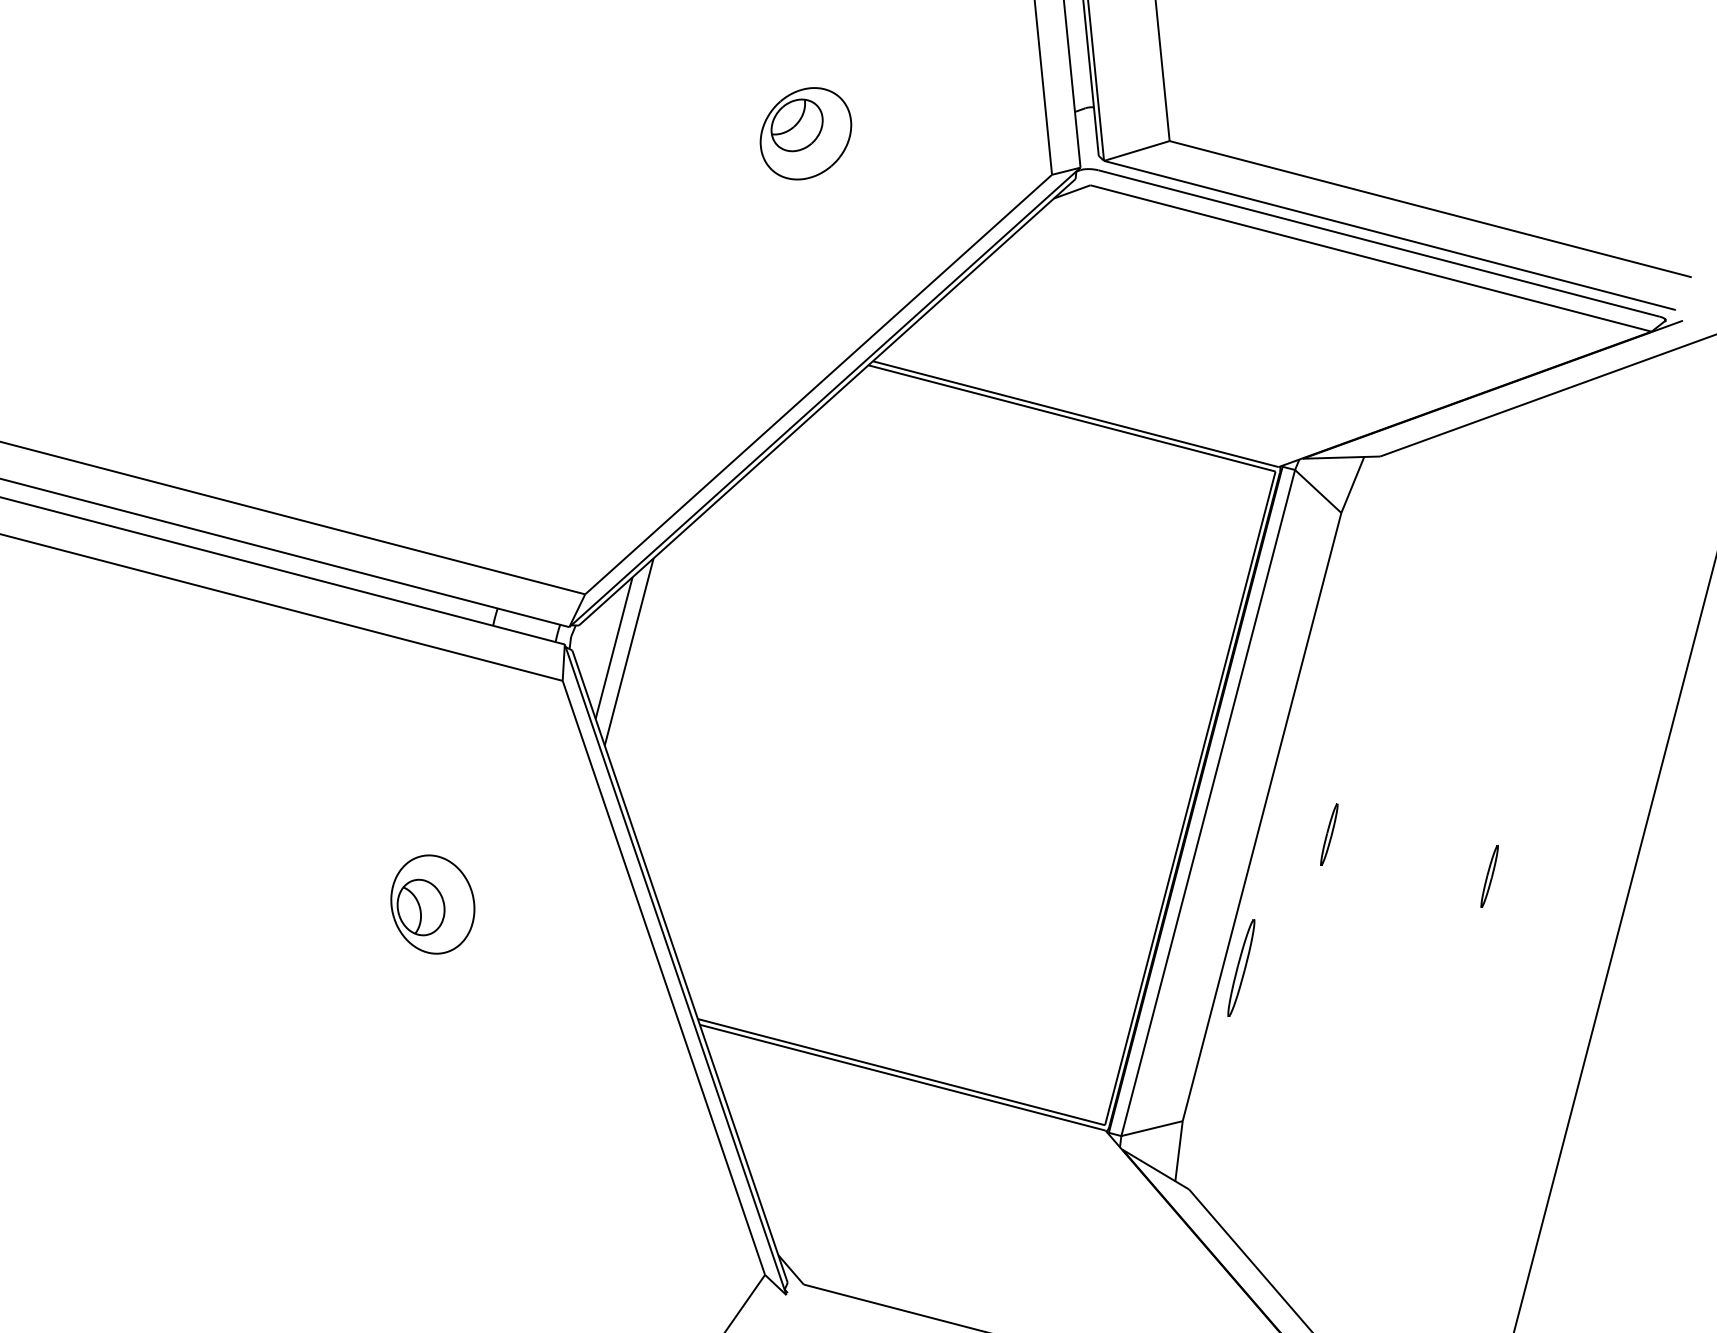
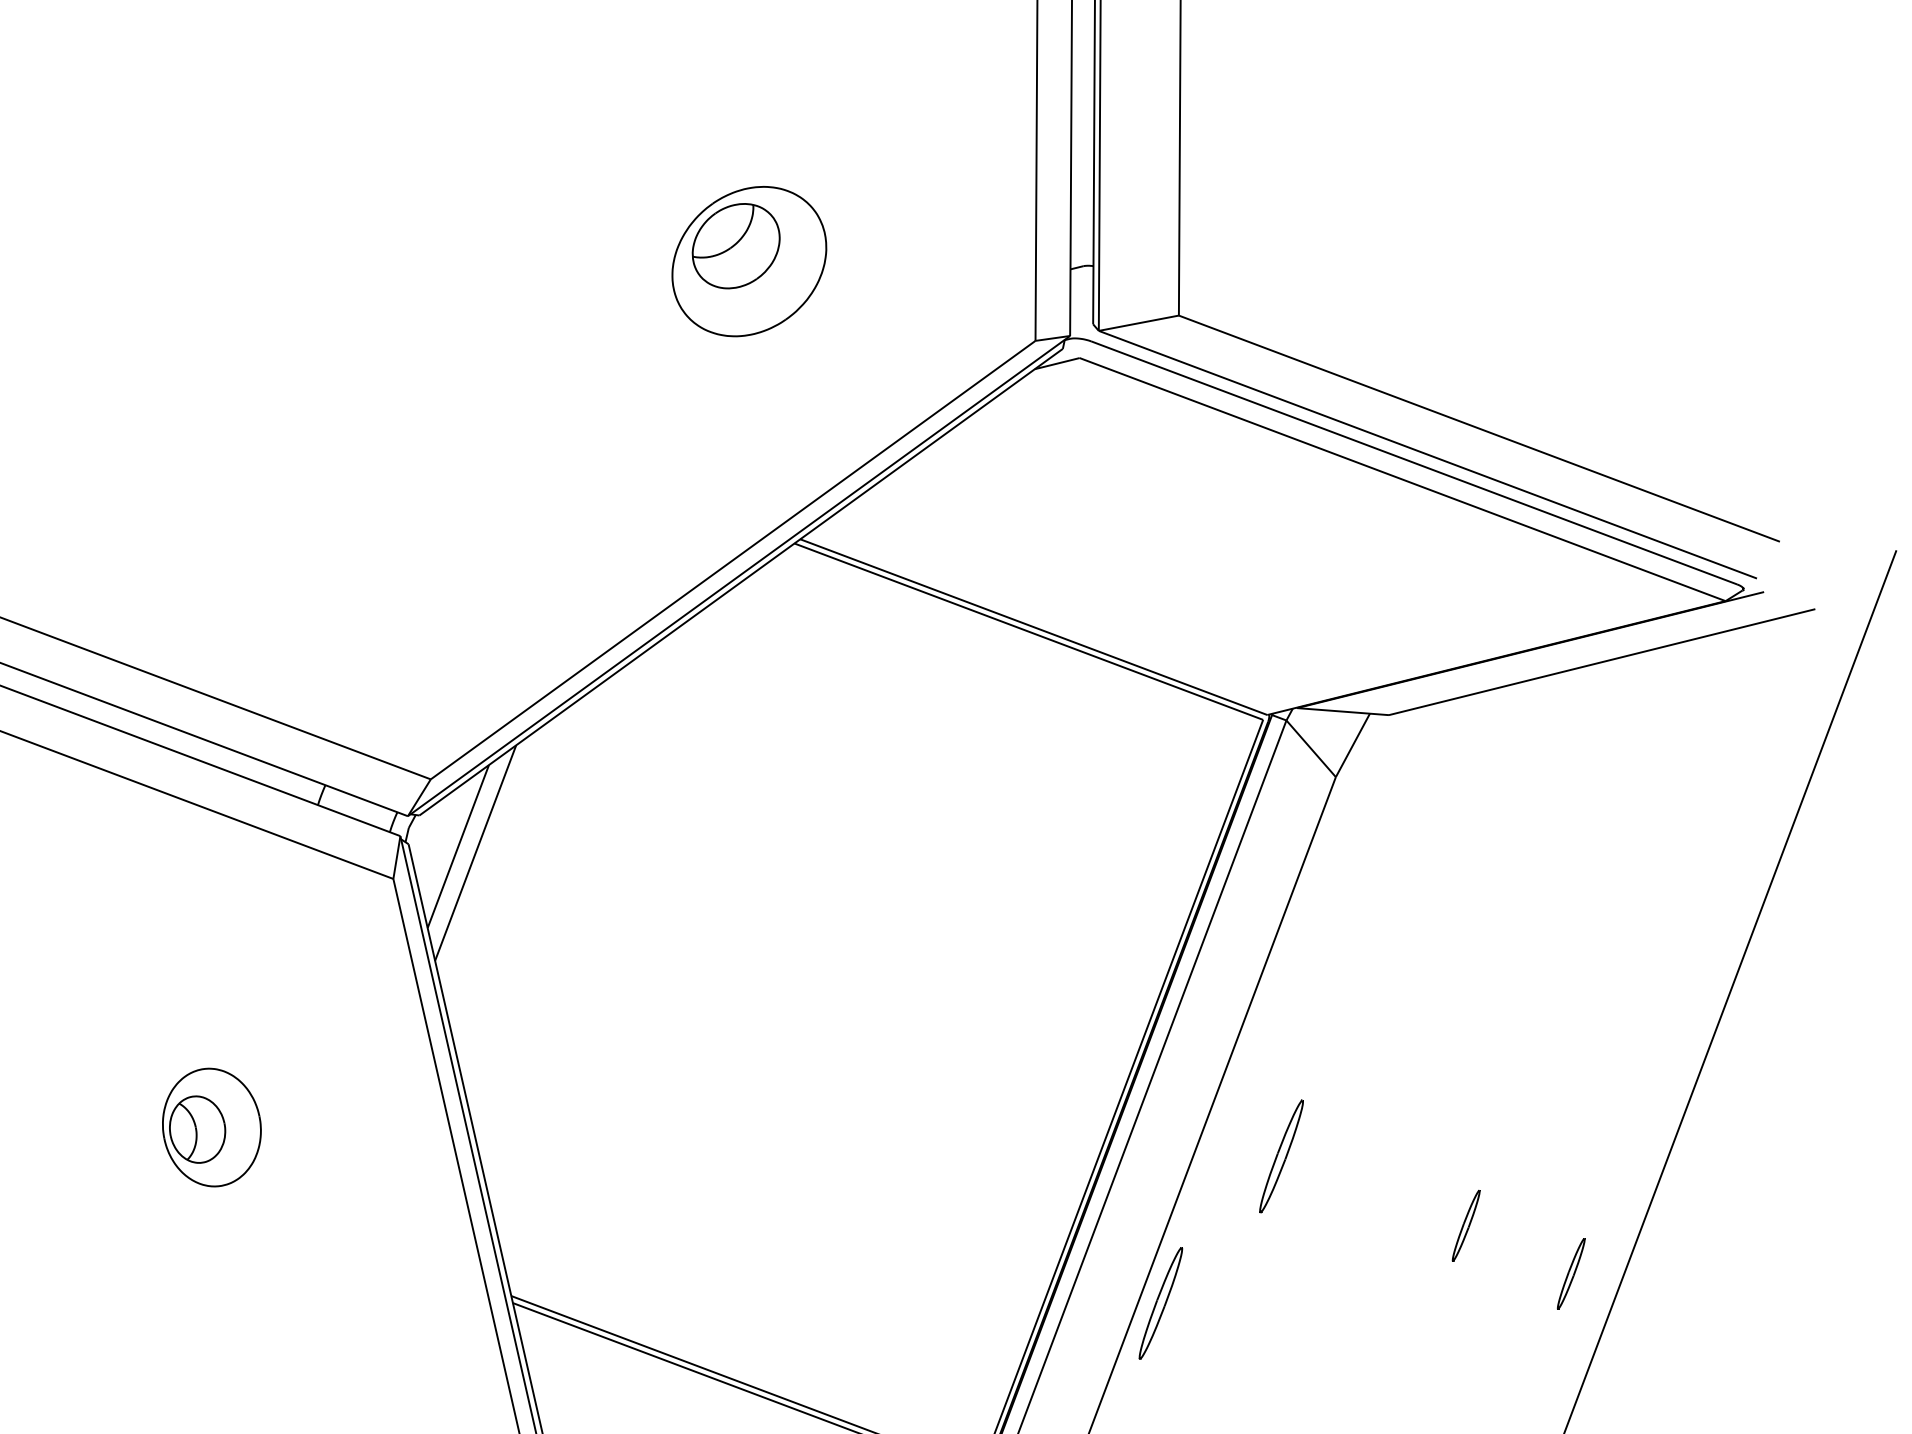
part: (805, 133) -> (748, 261), size x1.4
part: (1329, 834) -> (1281, 1156), size x1.6
part: (1581, 907) -> (1571, 1273), added

